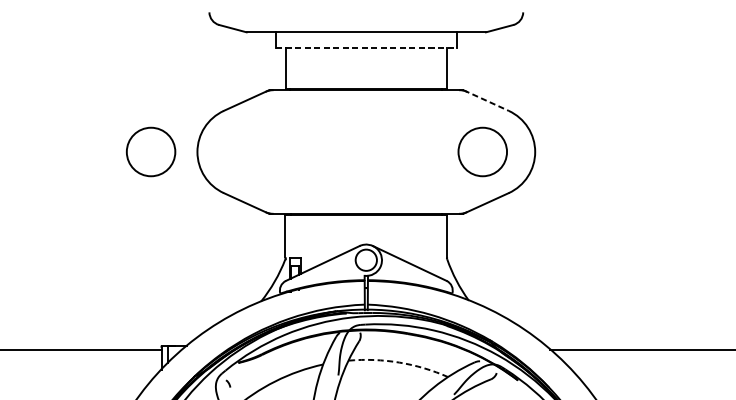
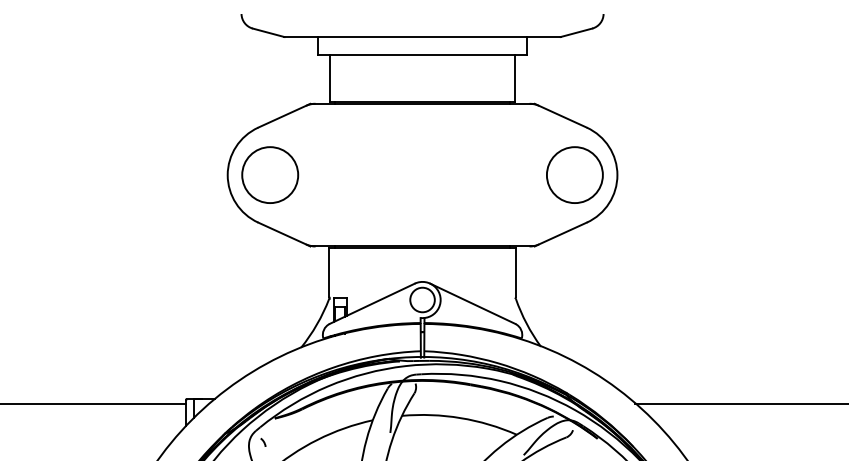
line: (367, 48) -> (423, 55), dashed -> solid
line: (485, 100) -> (560, 115), dashed -> solid
circle: (151, 151) -> (270, 174), moved
circle: (482, 151) -> (574, 174), moved
arc: (399, 362) -> (460, 418), dashed -> solid

